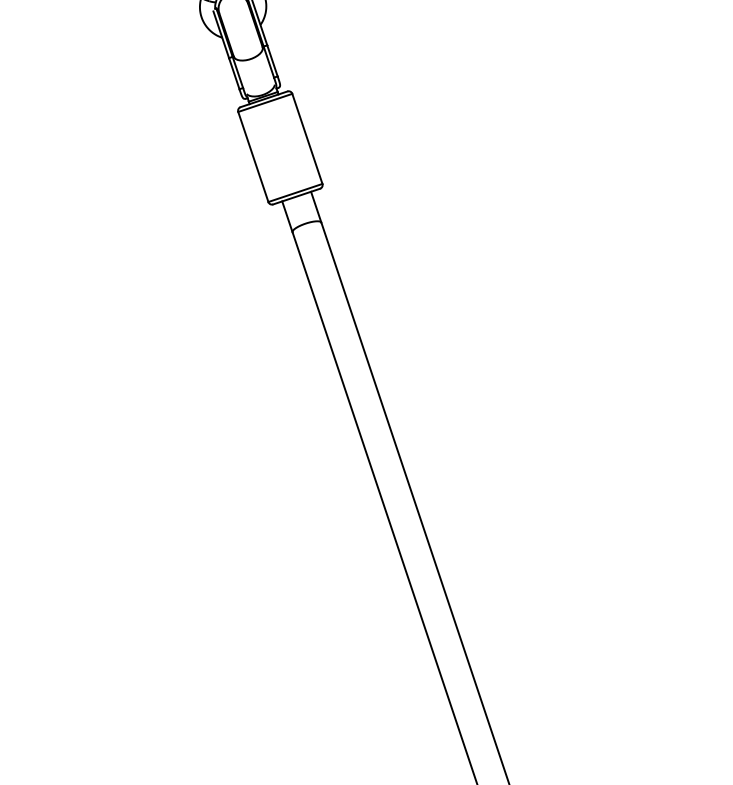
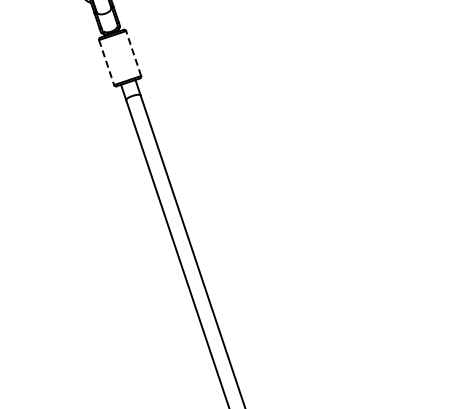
line: (307, 138) -> (133, 53), solid -> dashed
line: (253, 156) -> (106, 62), solid -> dashed

